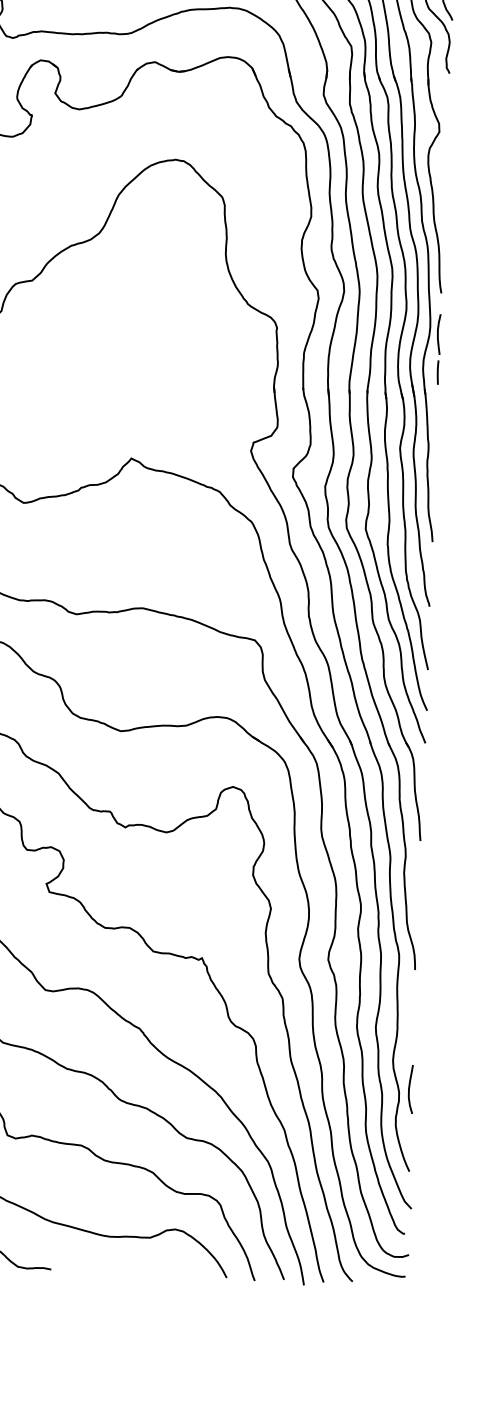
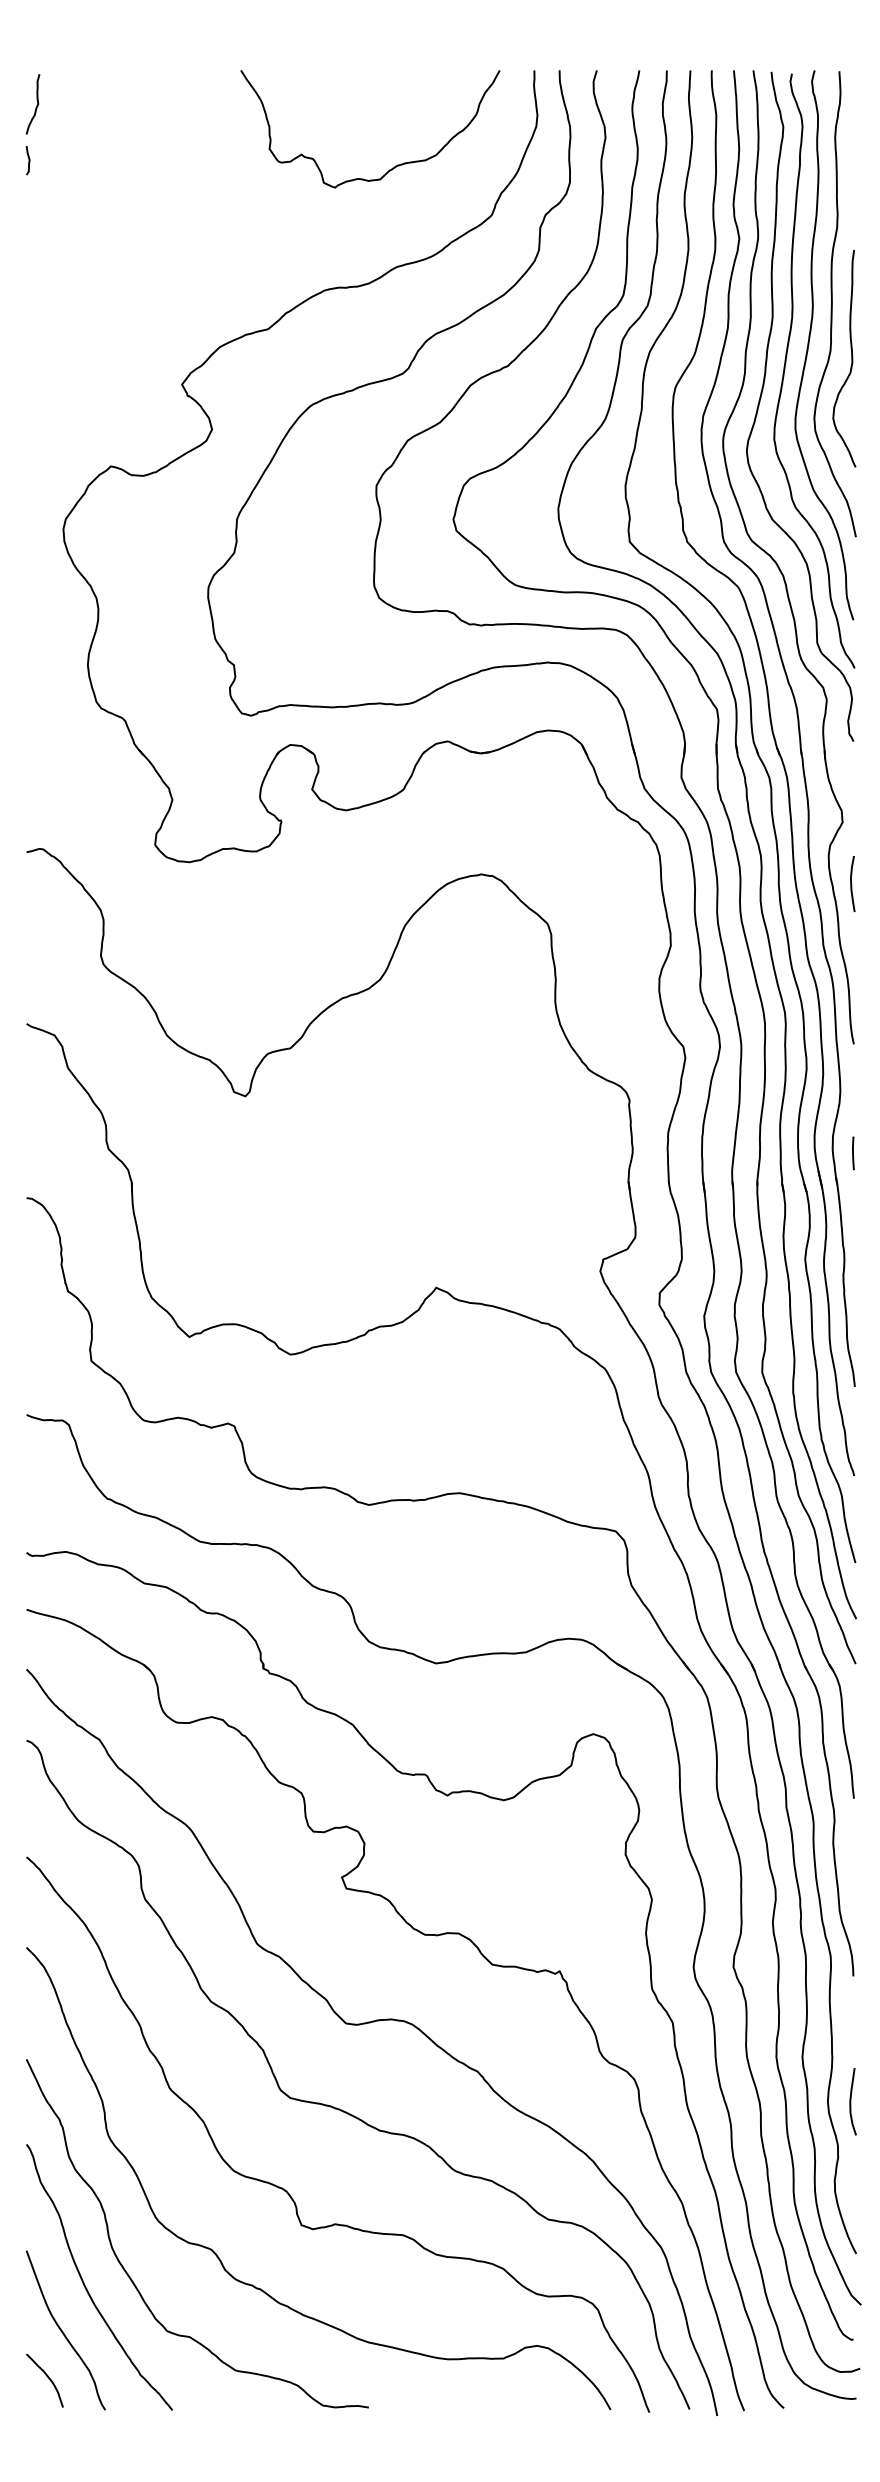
curve: (438, 334) -> (852, 884), moved
curve: (409, 1089) -> (851, 2101), moved

